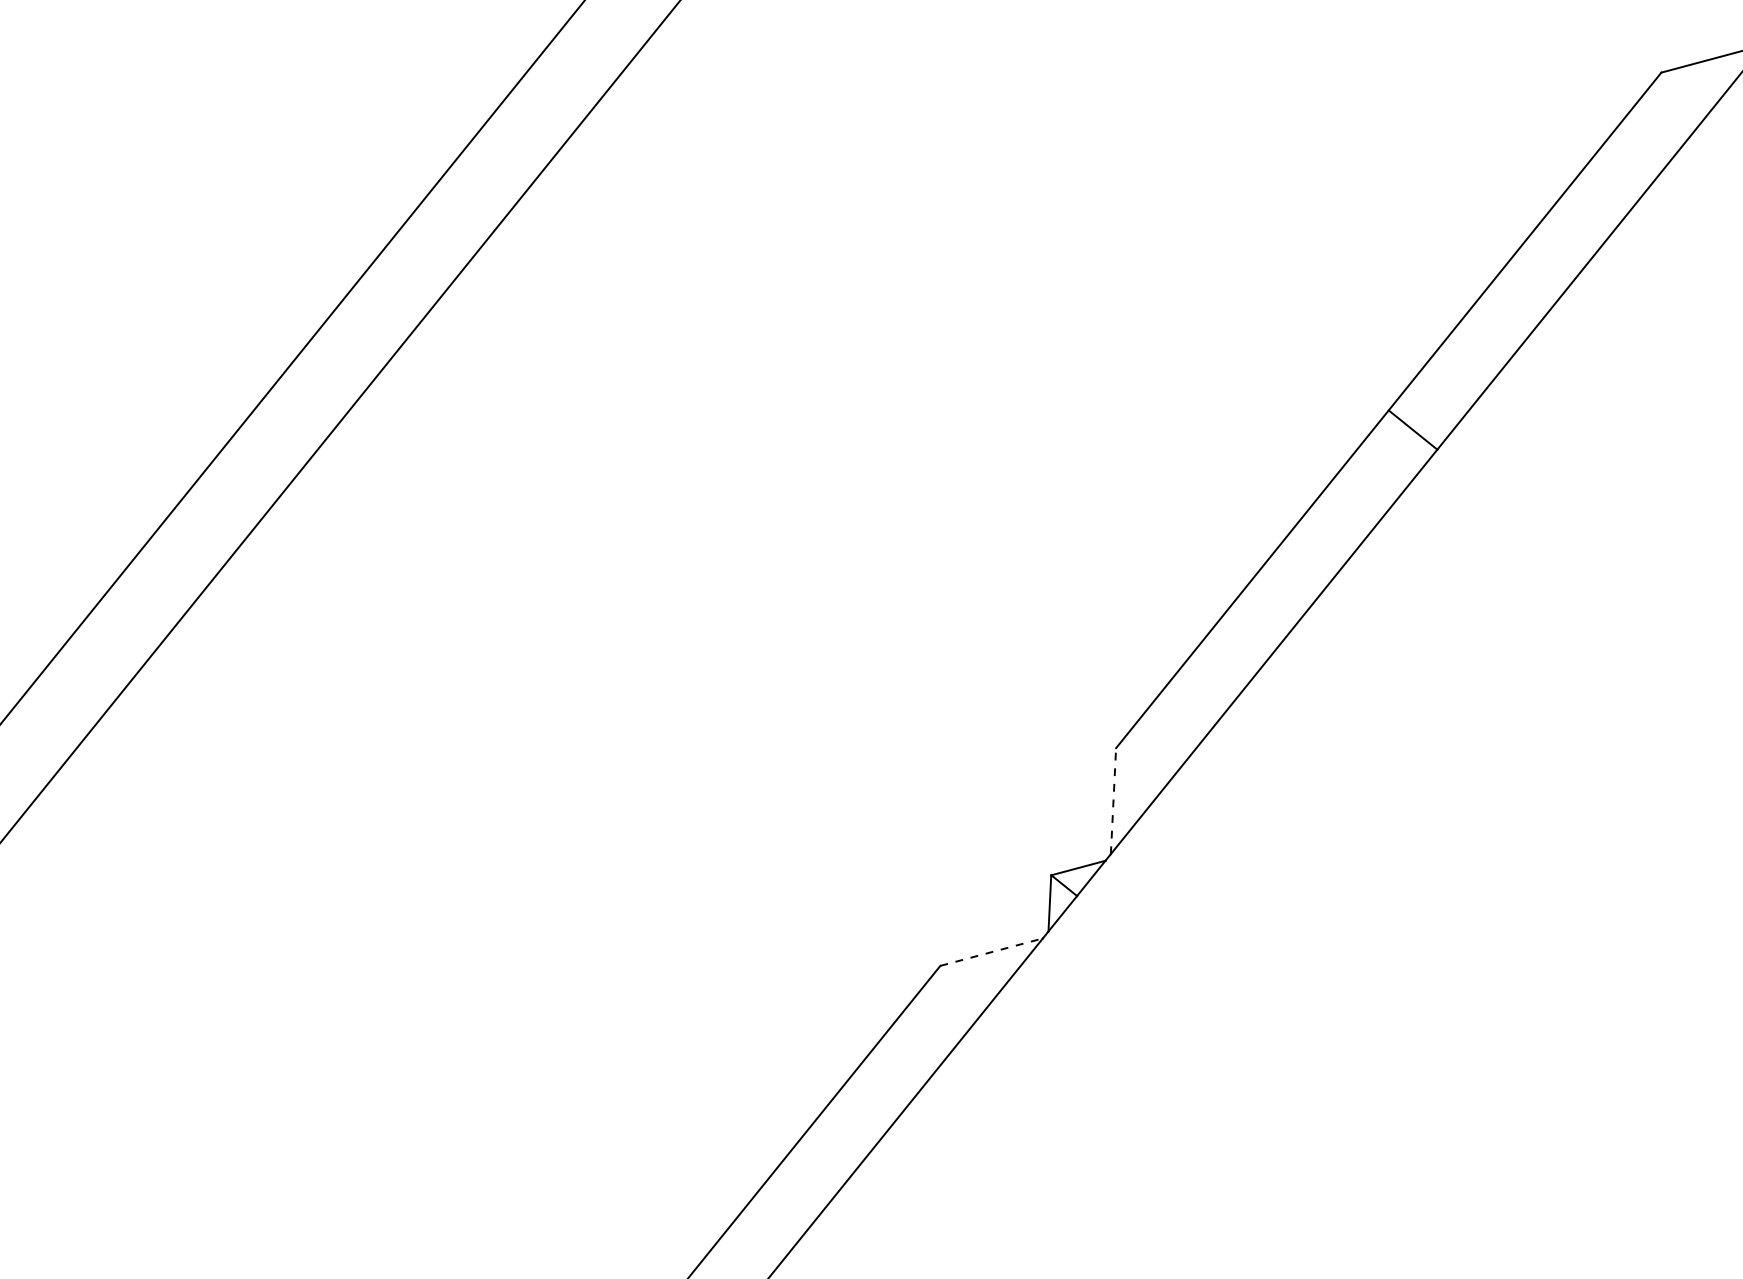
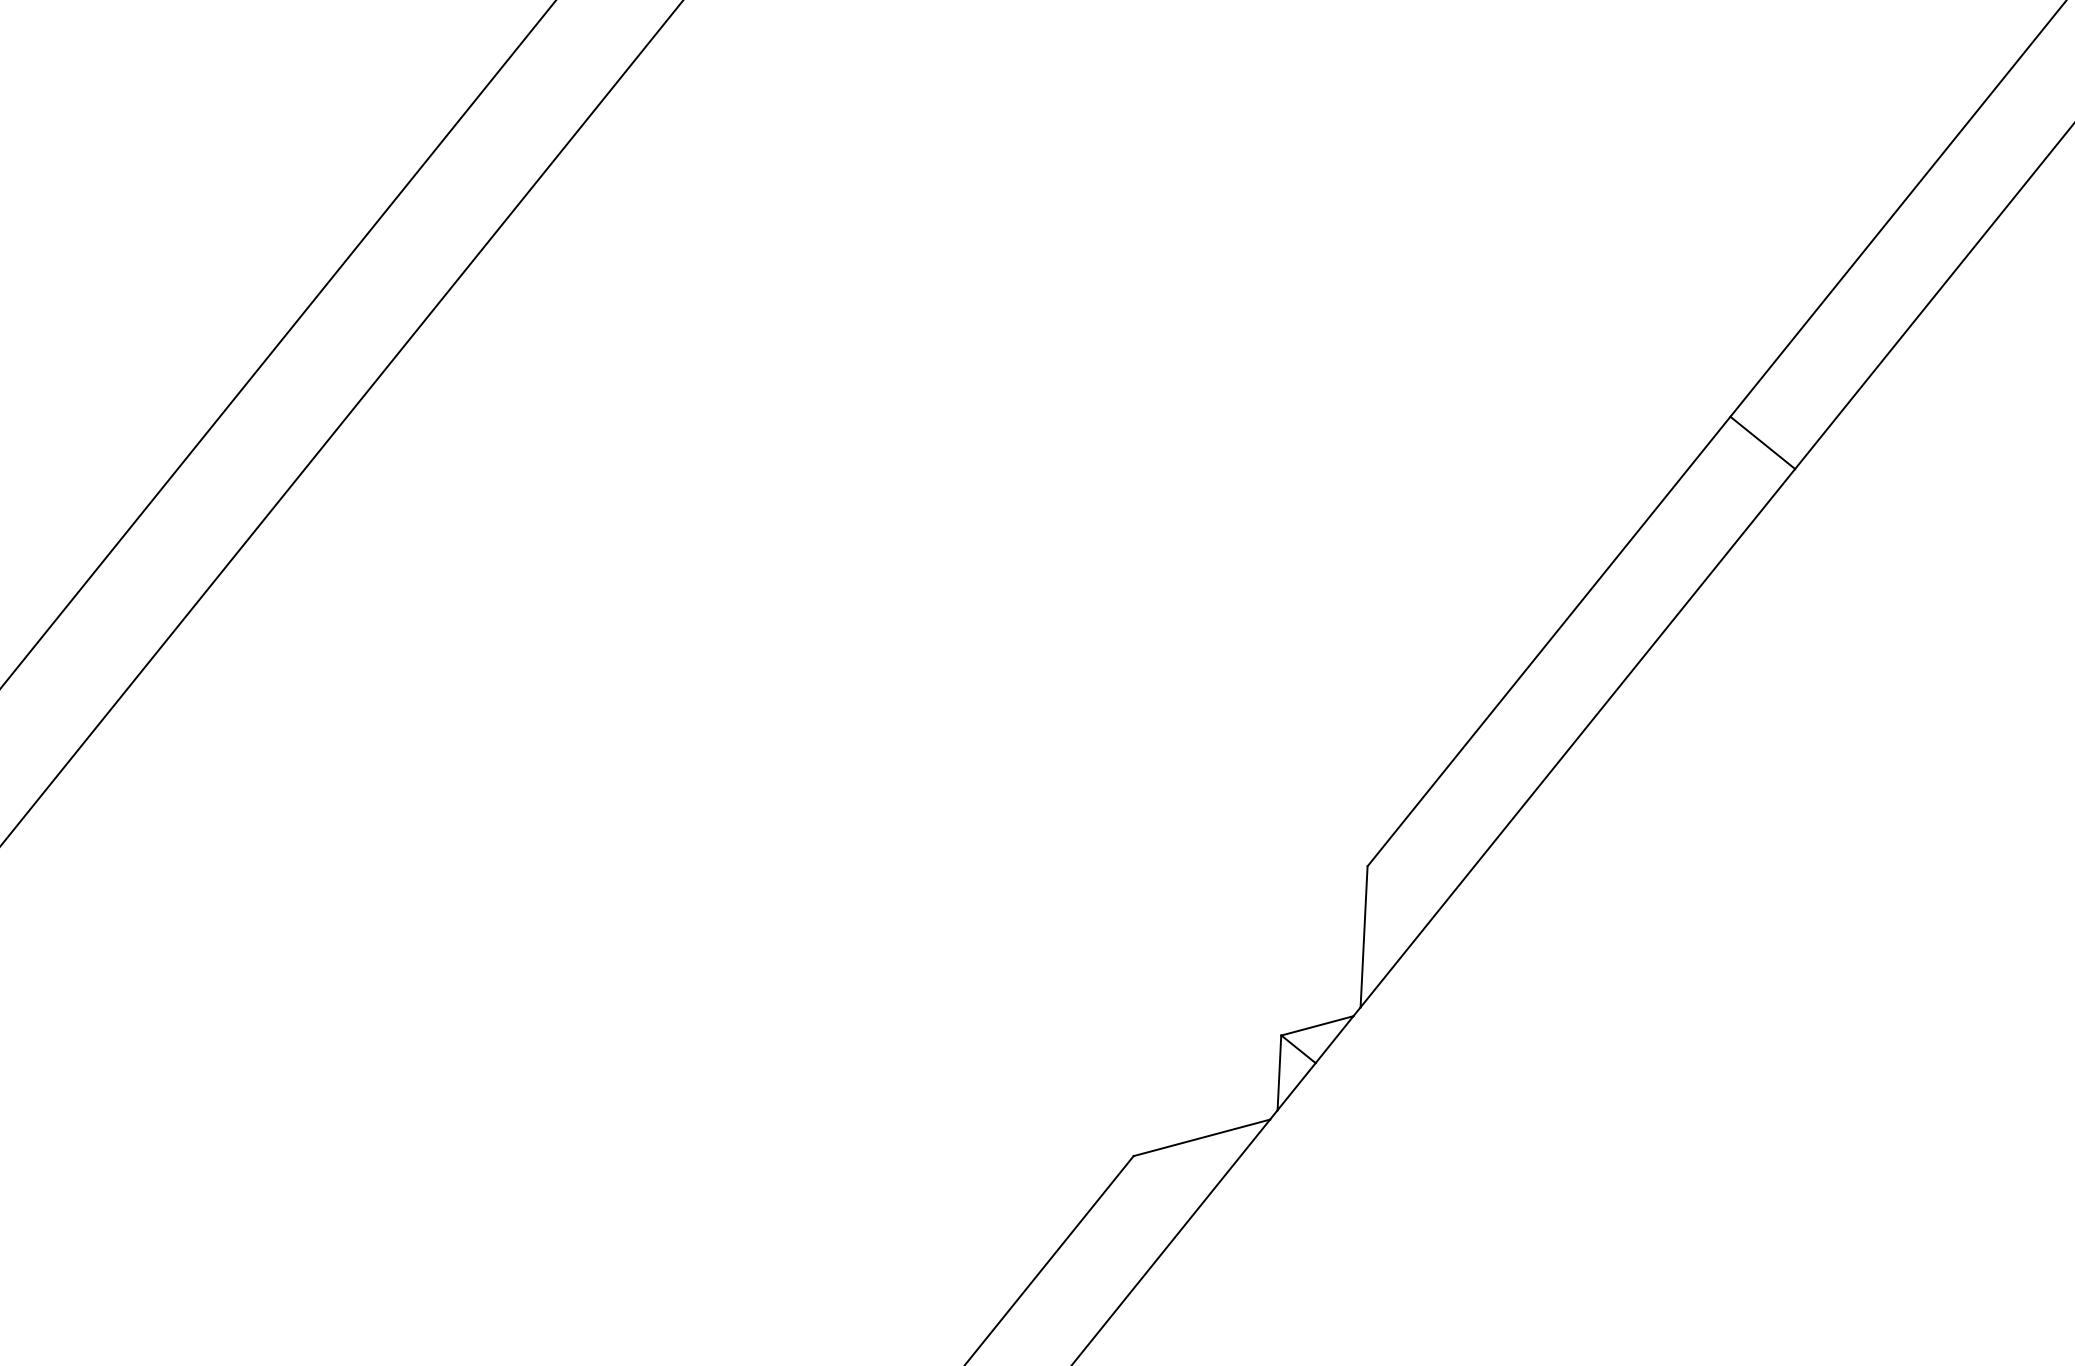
line: (1113, 800) -> (1364, 935), dashed -> solid
line: (992, 952) -> (1203, 1138), dashed -> solid

